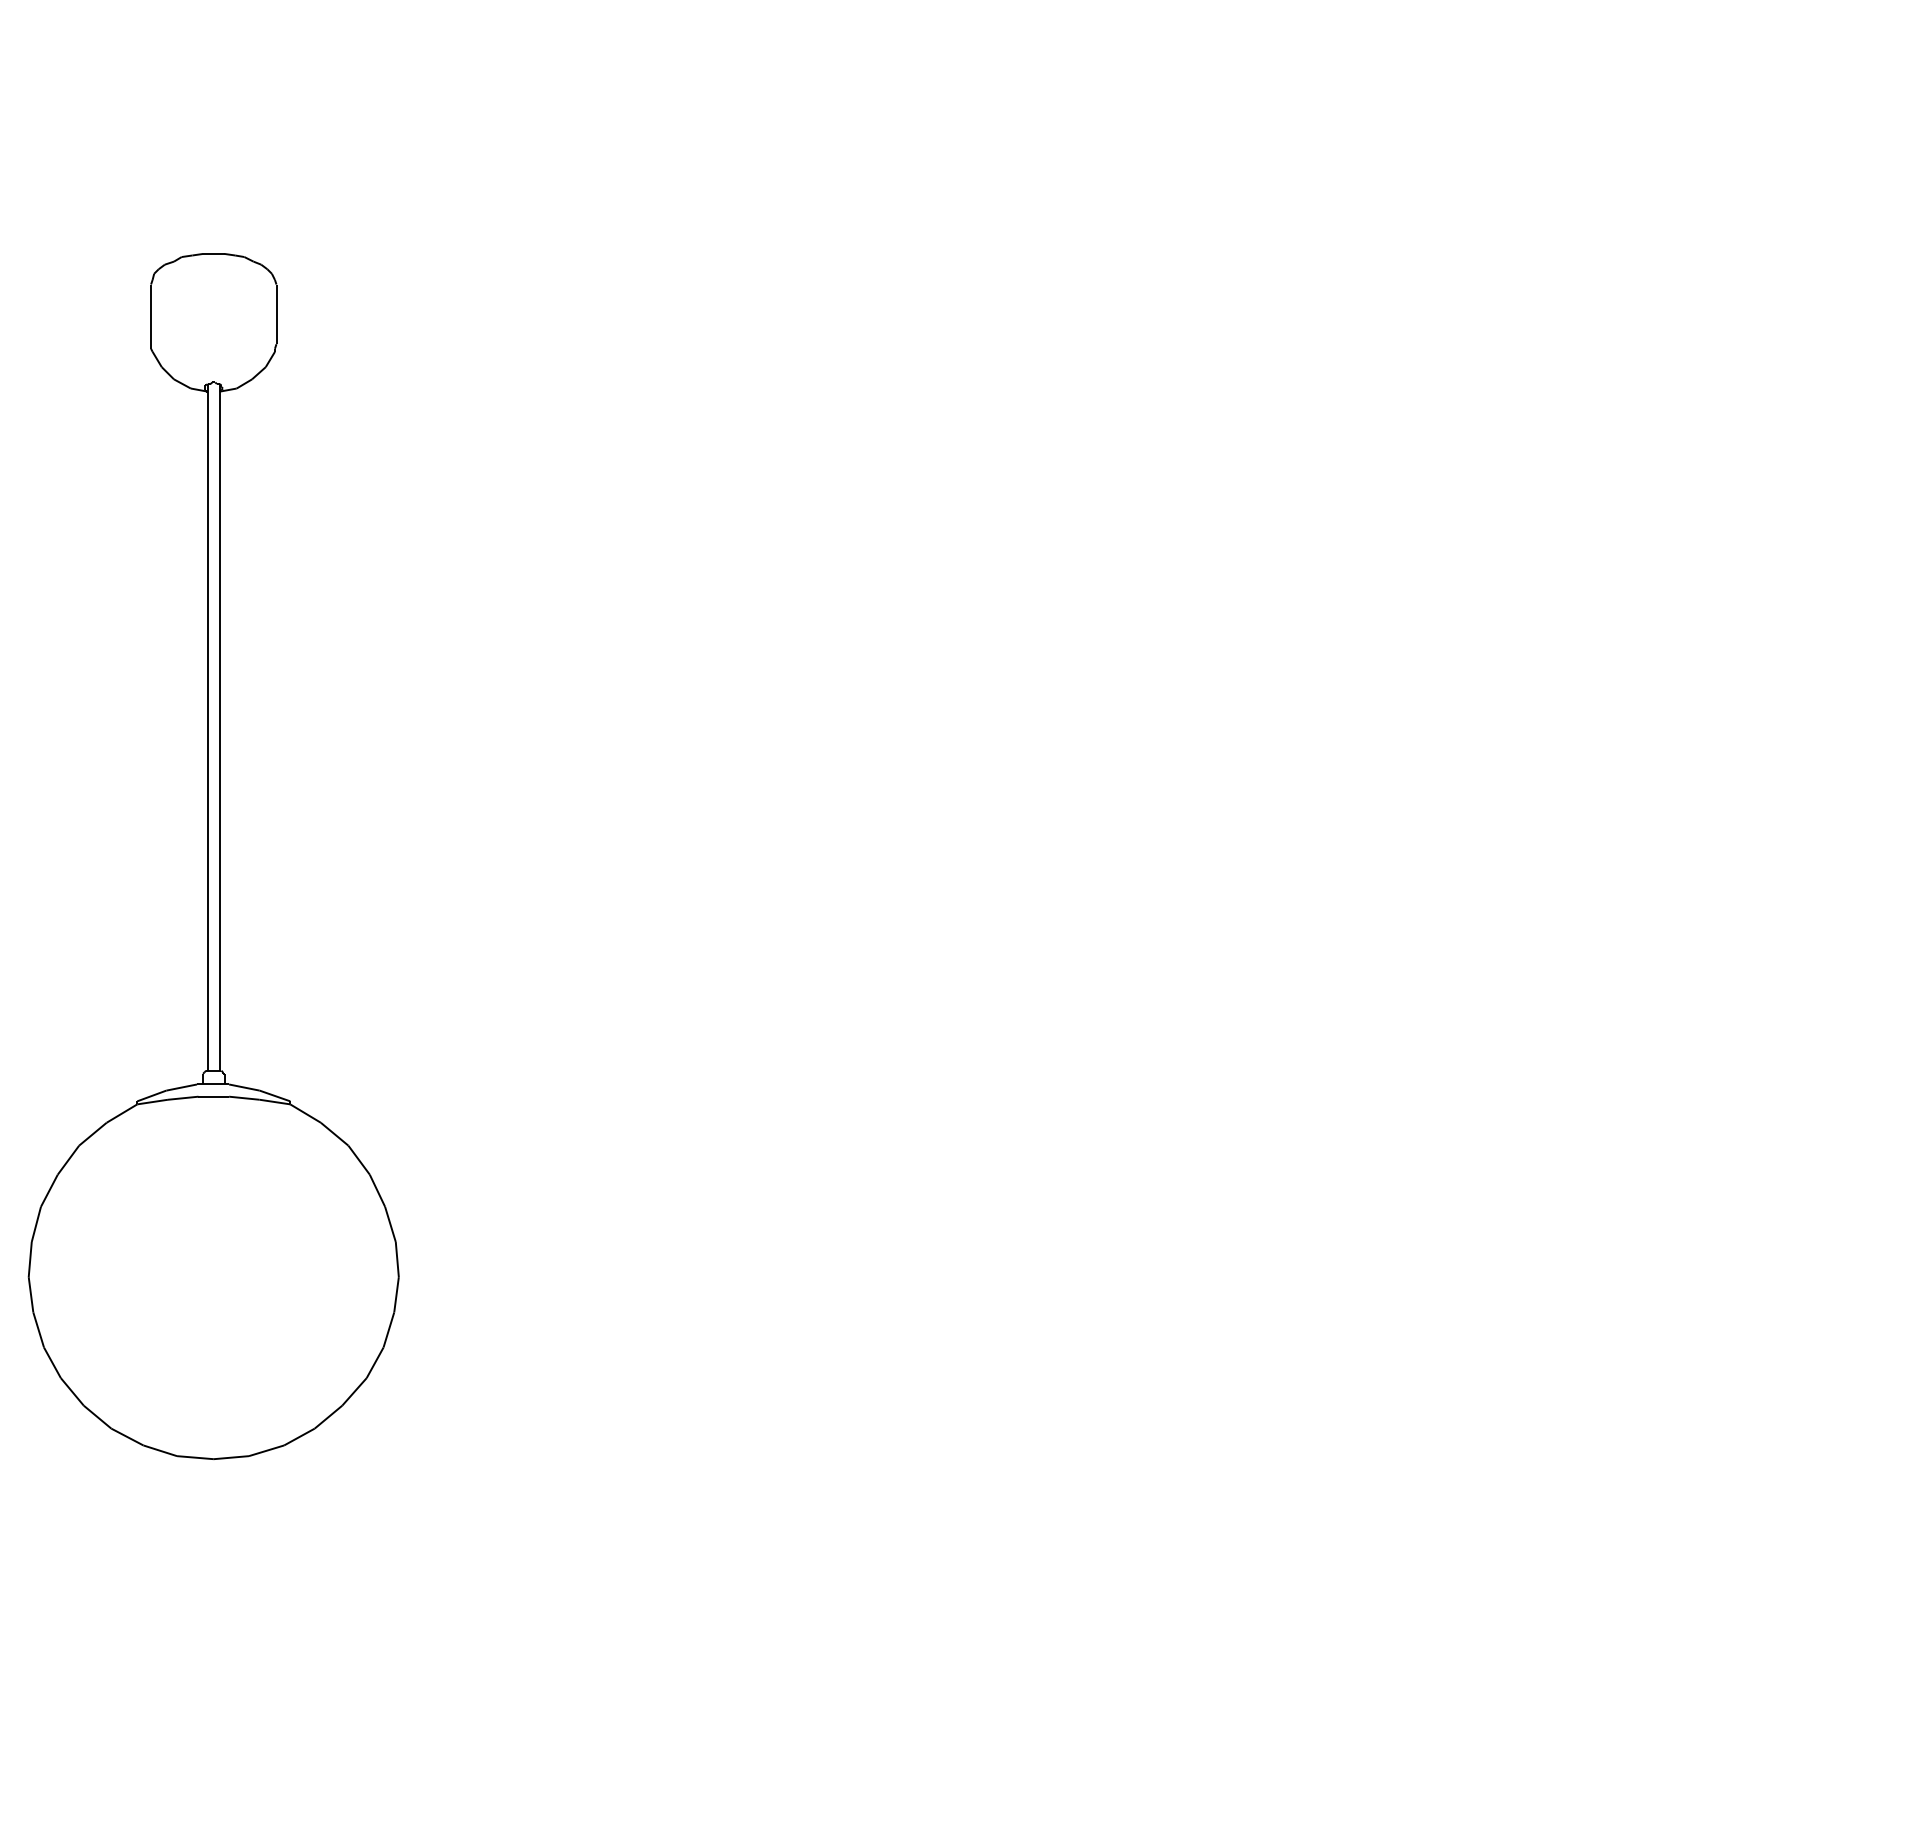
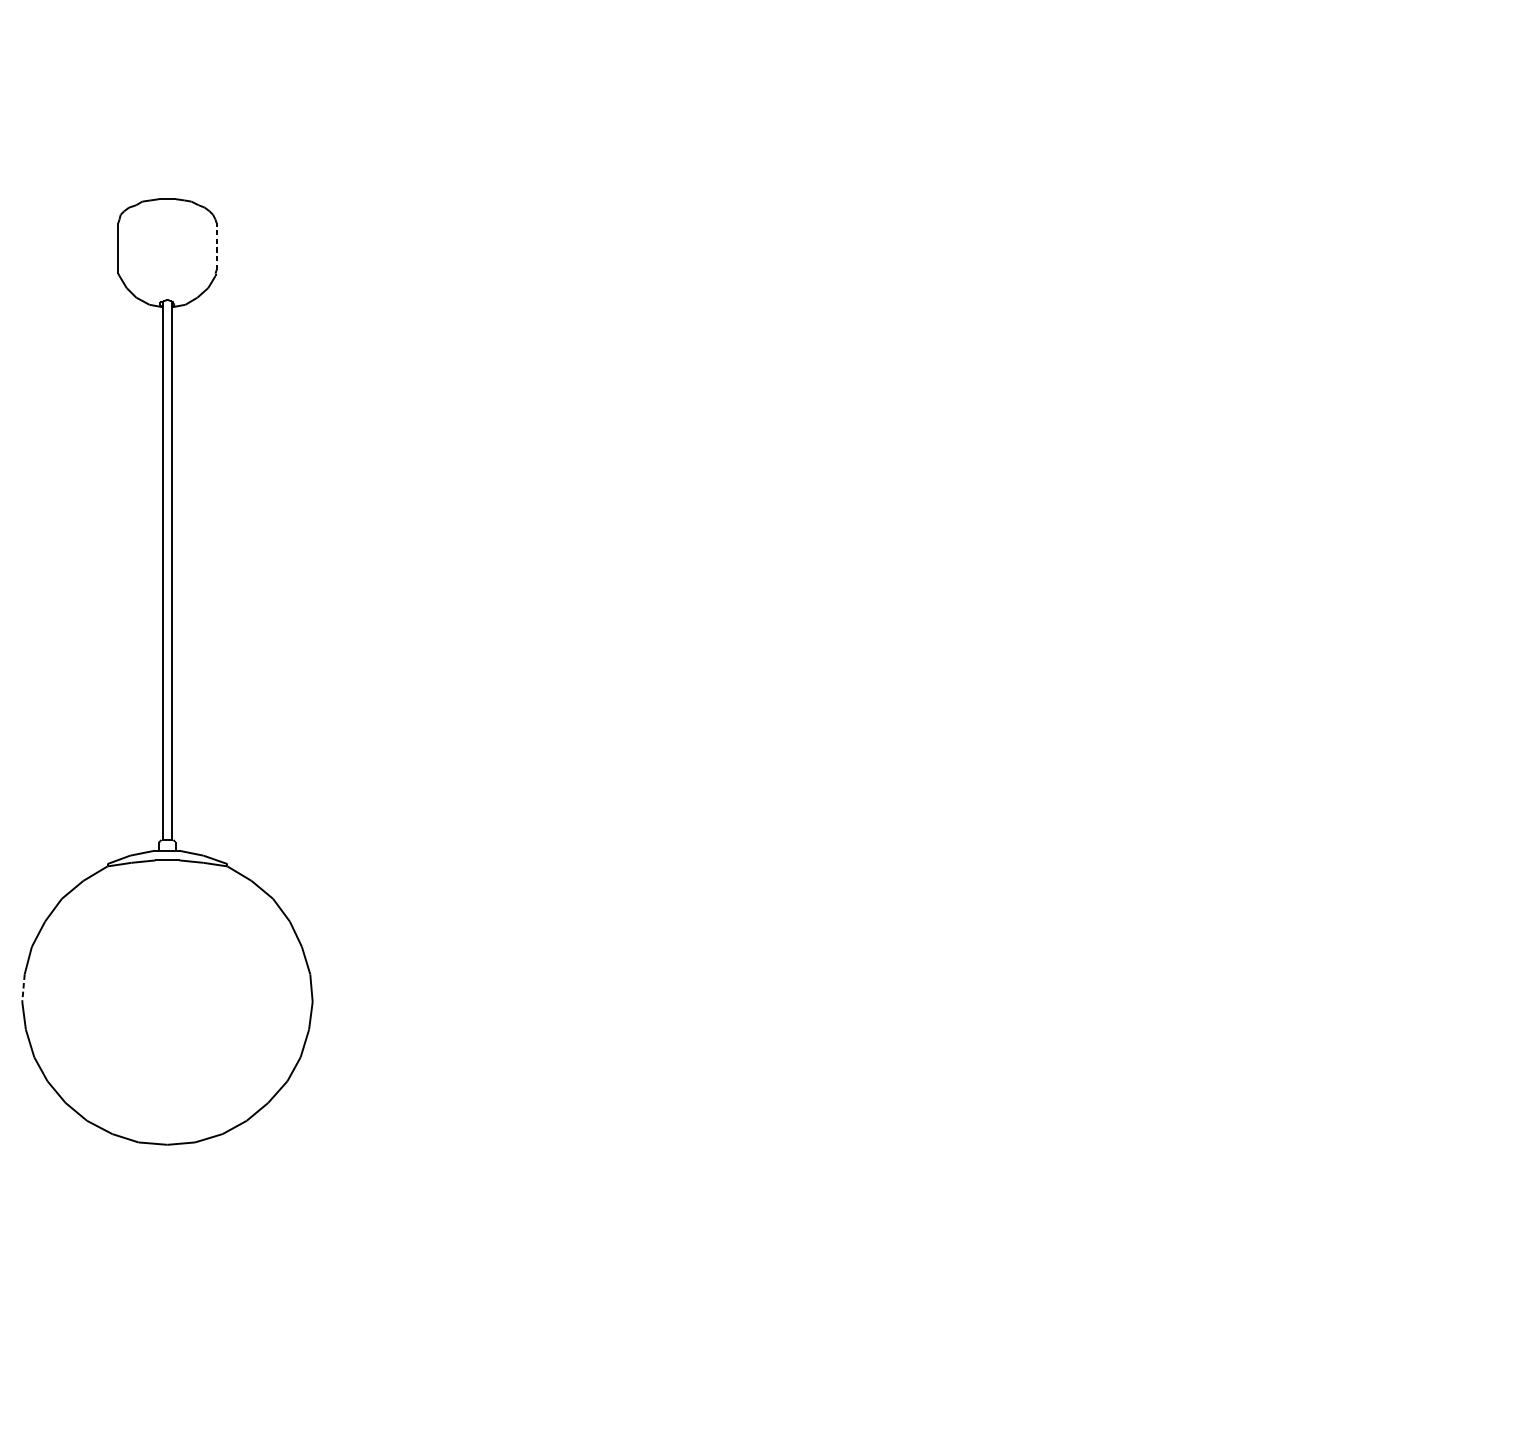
line: (276, 314) -> (216, 246), solid -> dashed
line: (30, 1259) -> (23, 988), solid -> dashed

